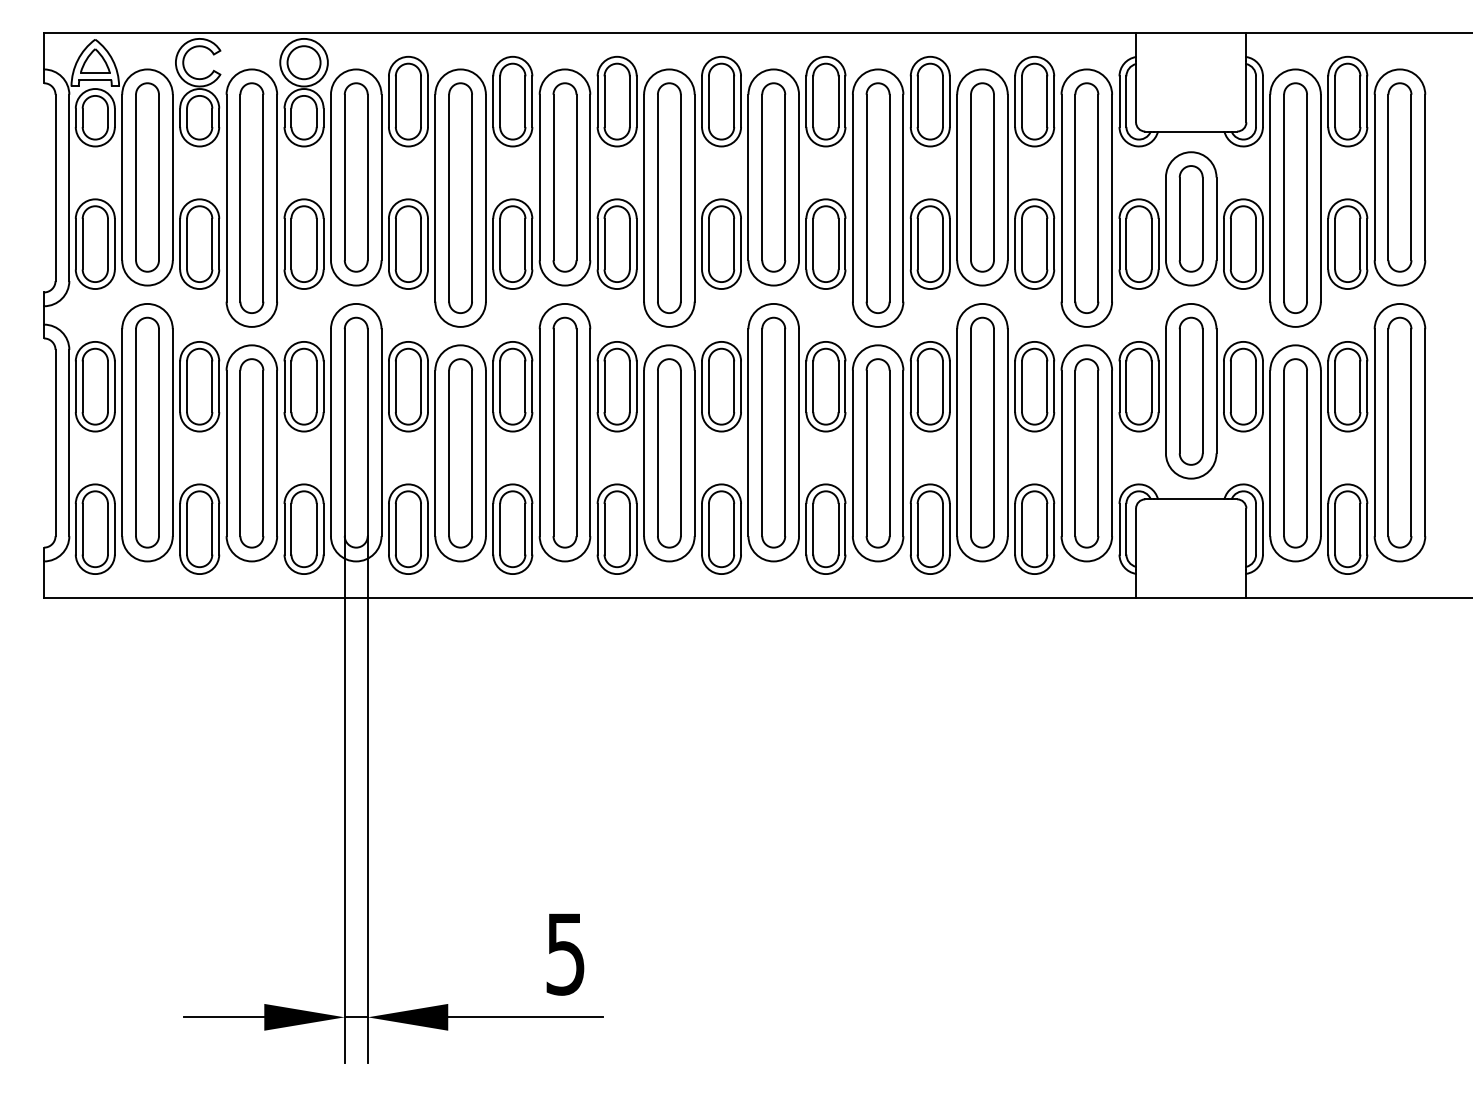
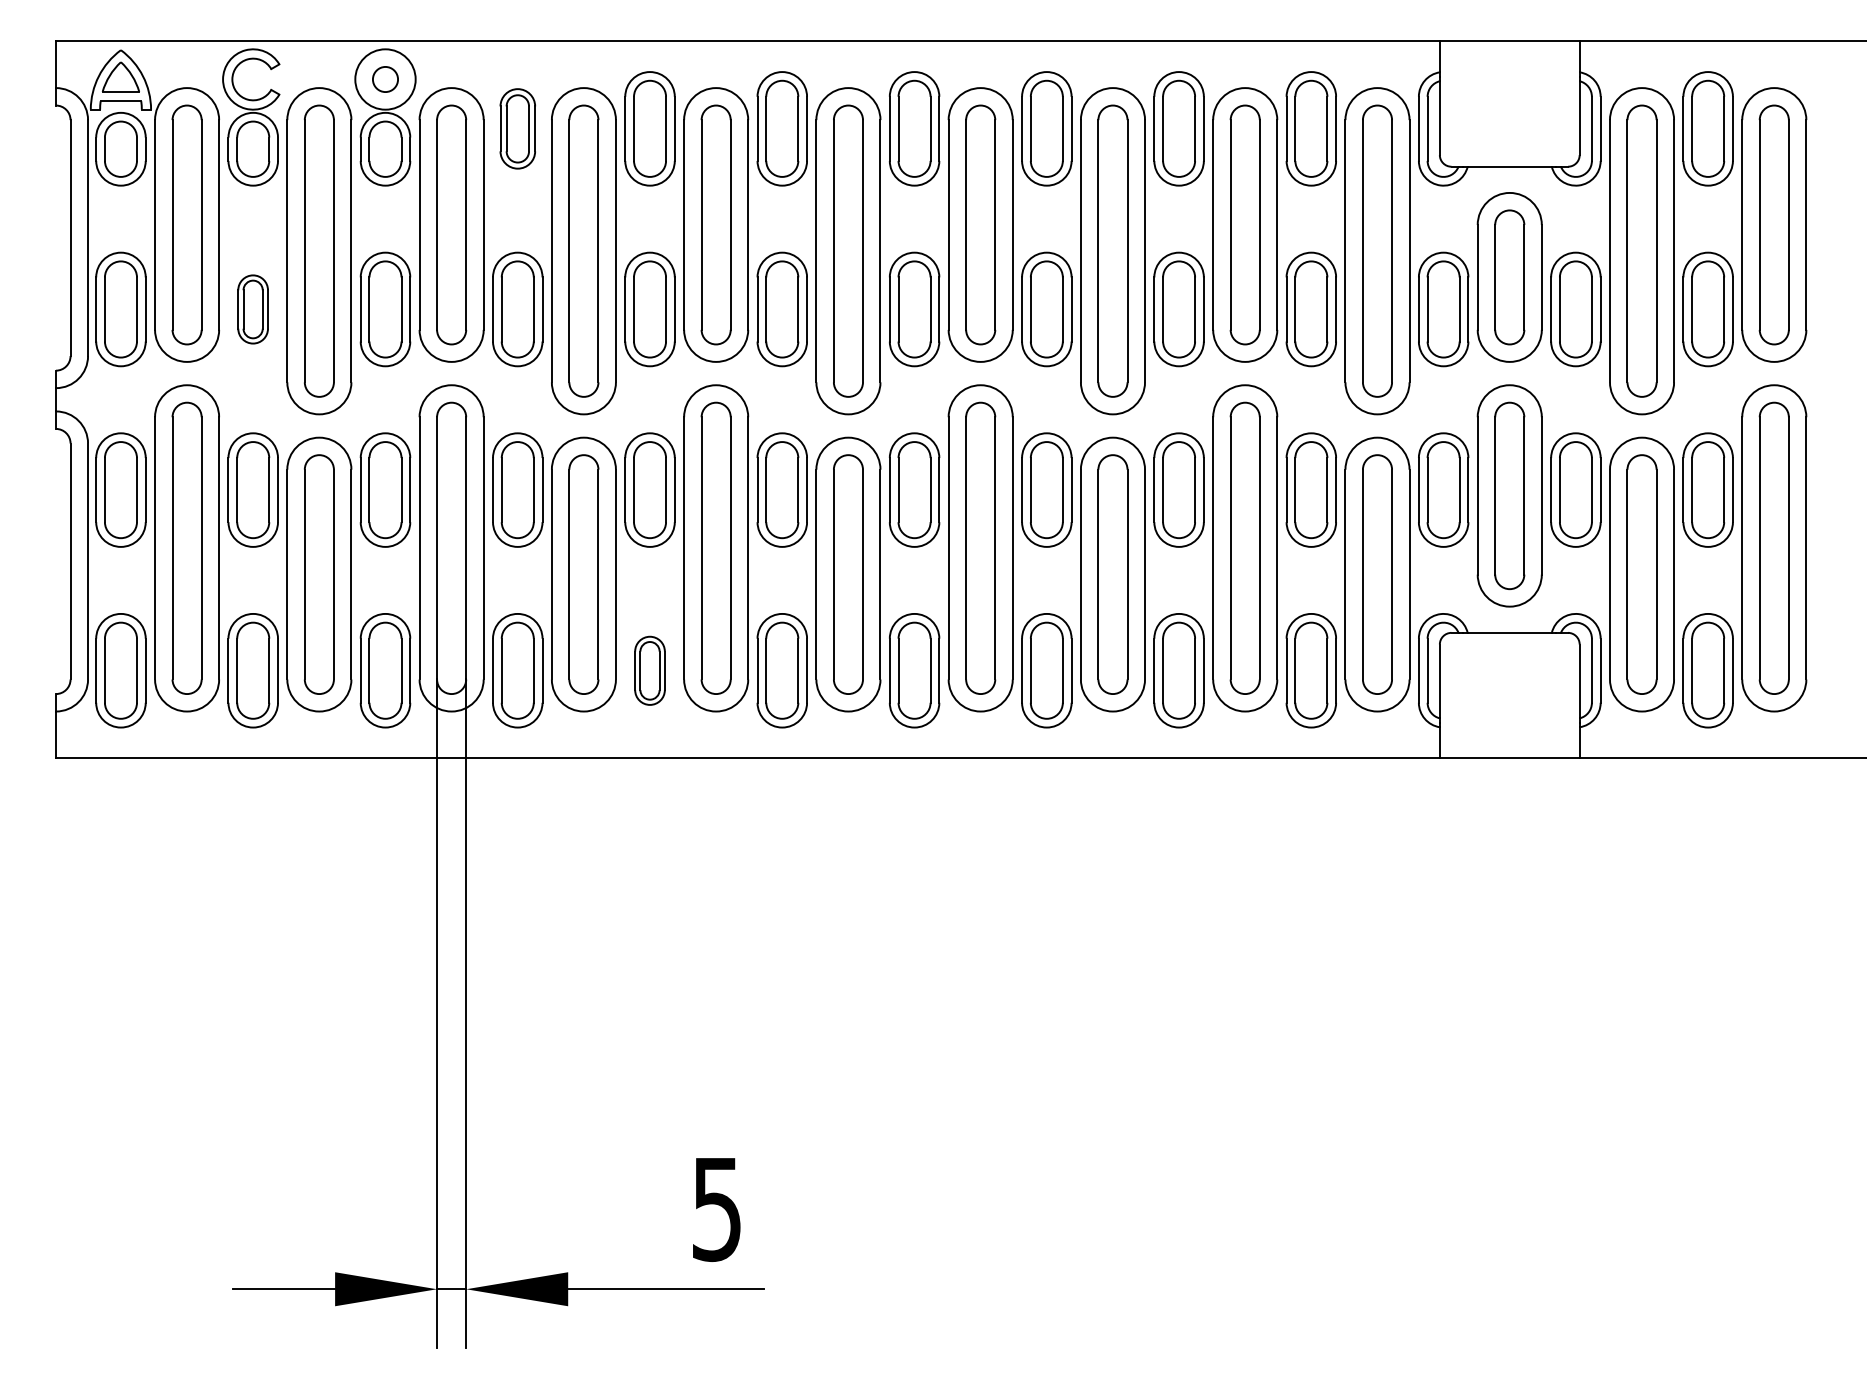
circle: (304, 62) -> (385, 79), size x0.6
part: (408, 101) -> (517, 128), size x0.7
part: (199, 244) -> (252, 309), size x0.6
part: (512, 529) -> (649, 670), size x0.6

